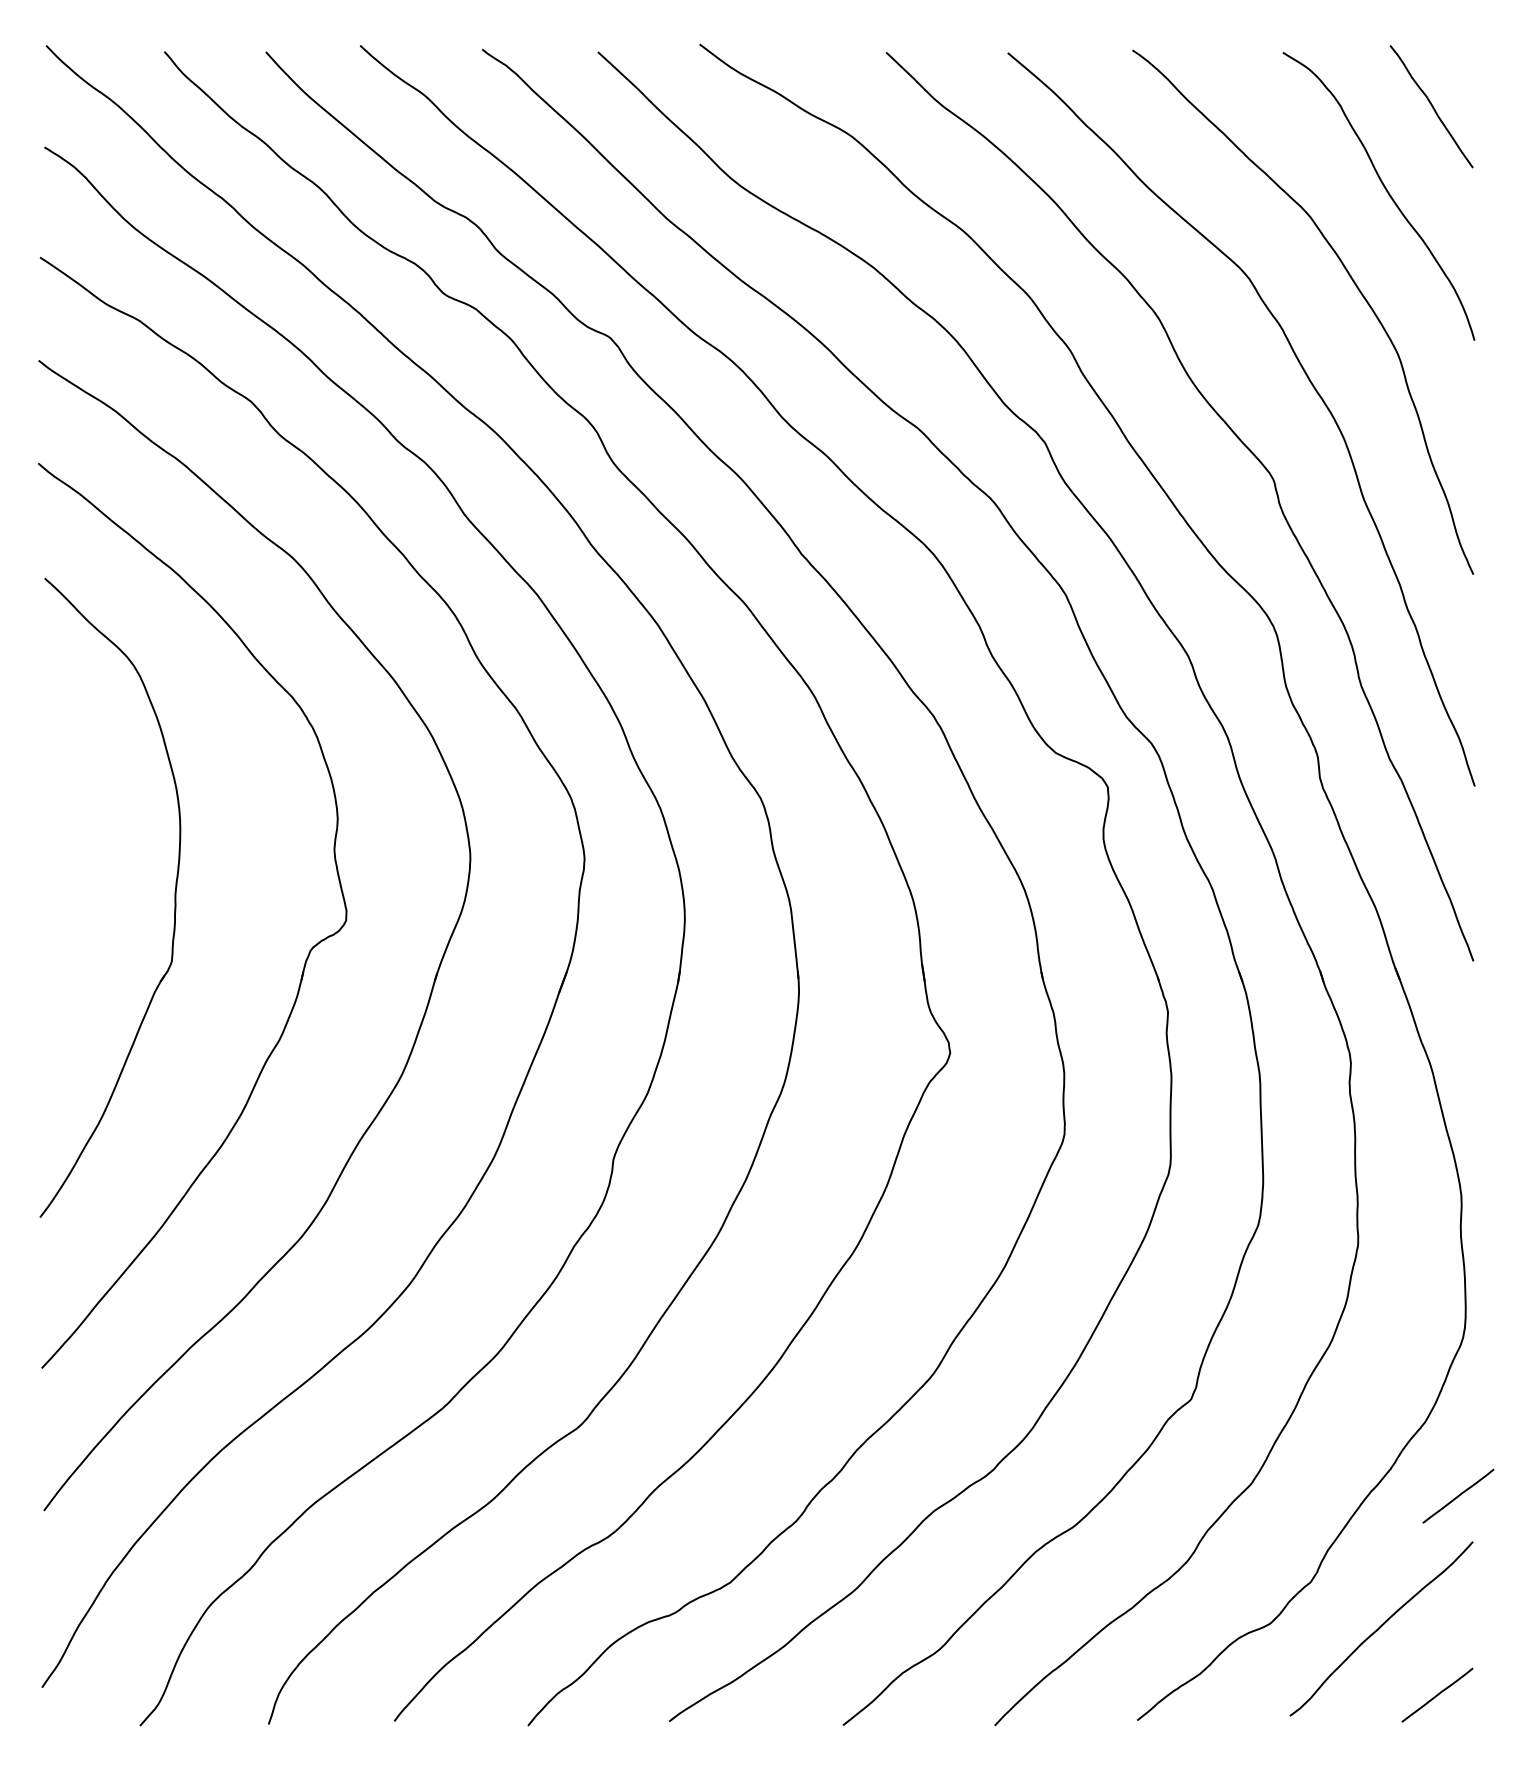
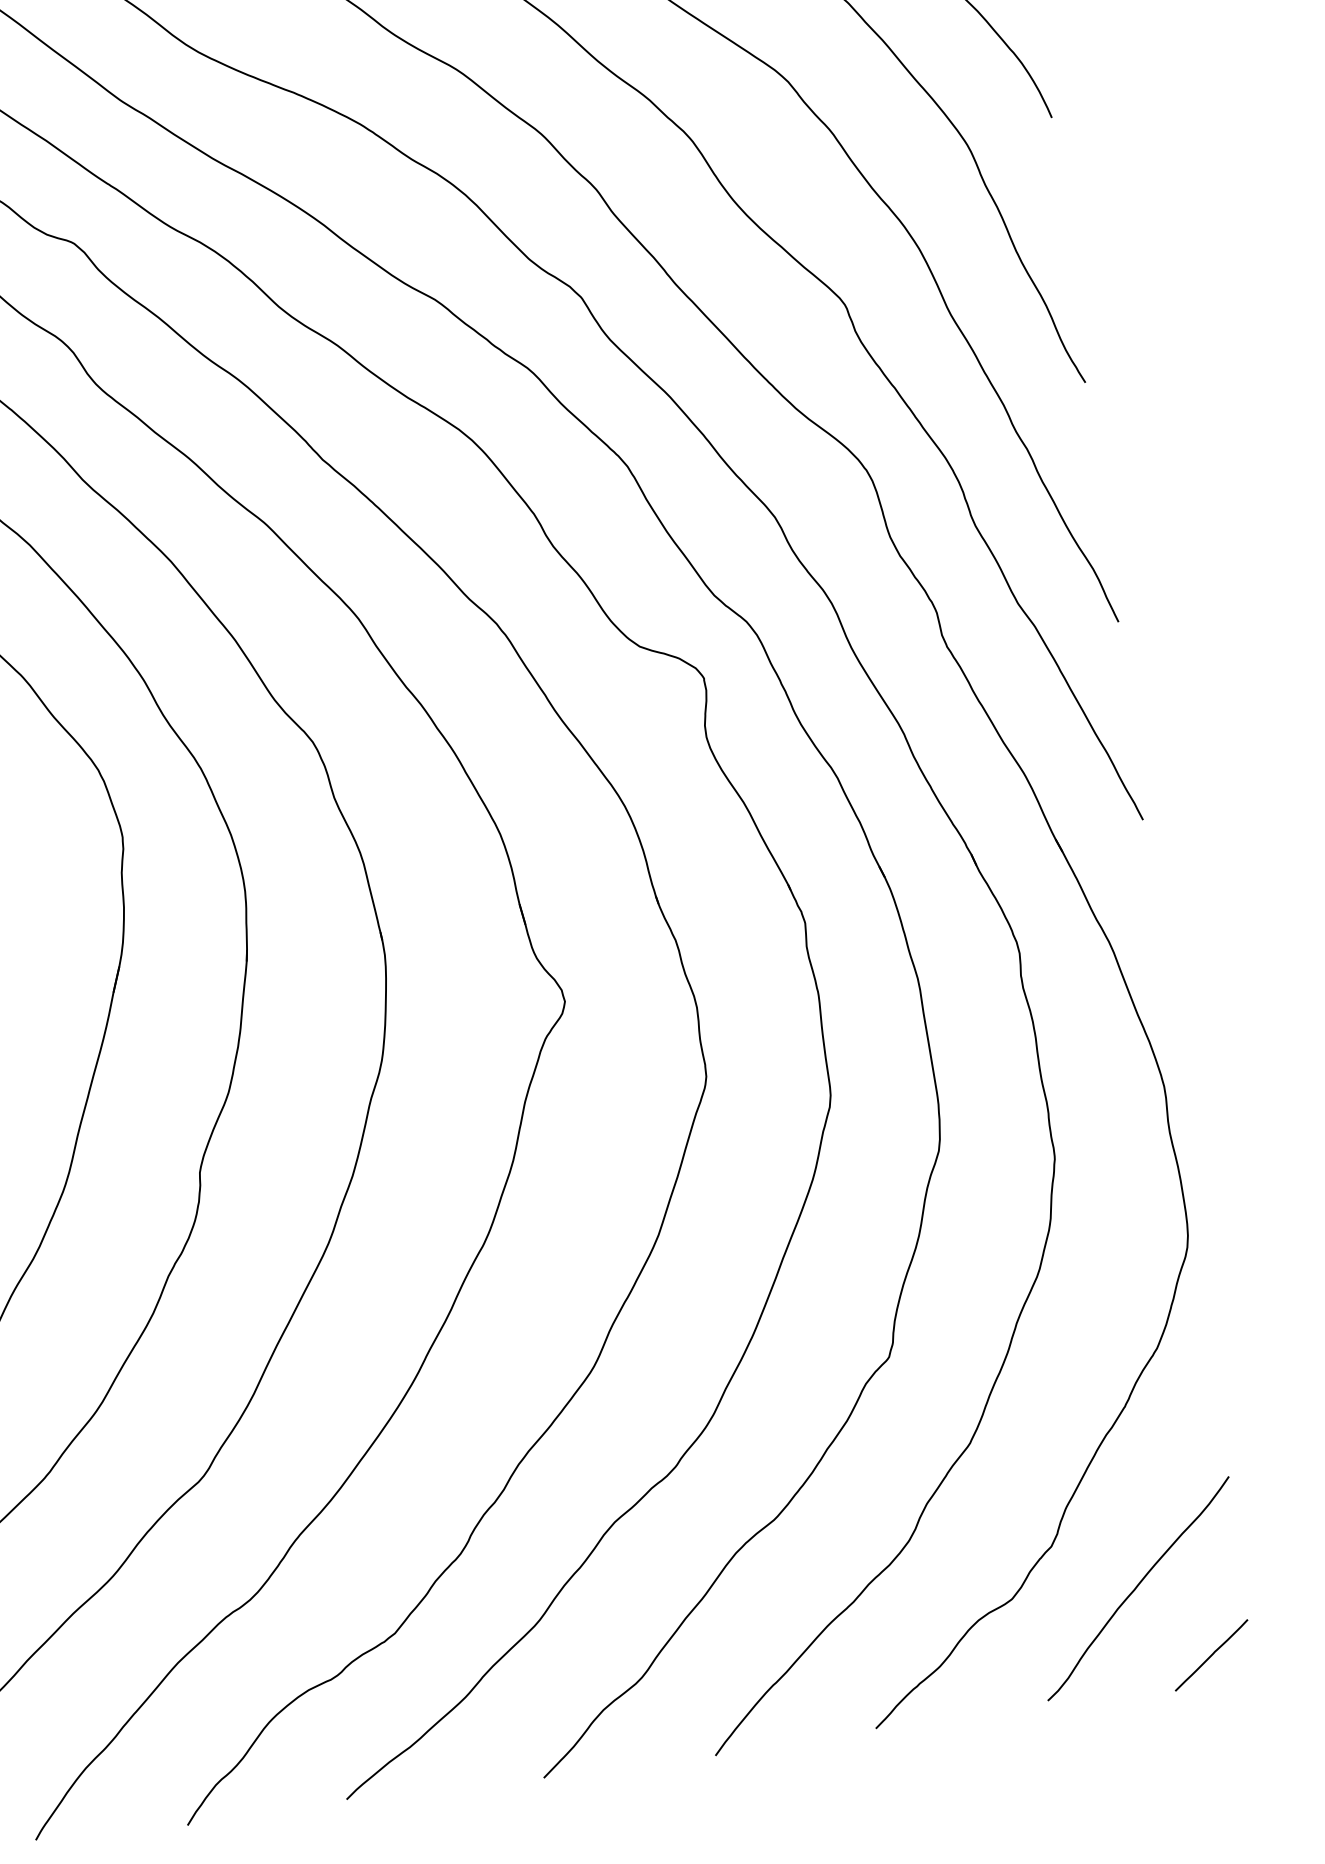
line: (1458, 1495) -> (1205, 1426), removed

